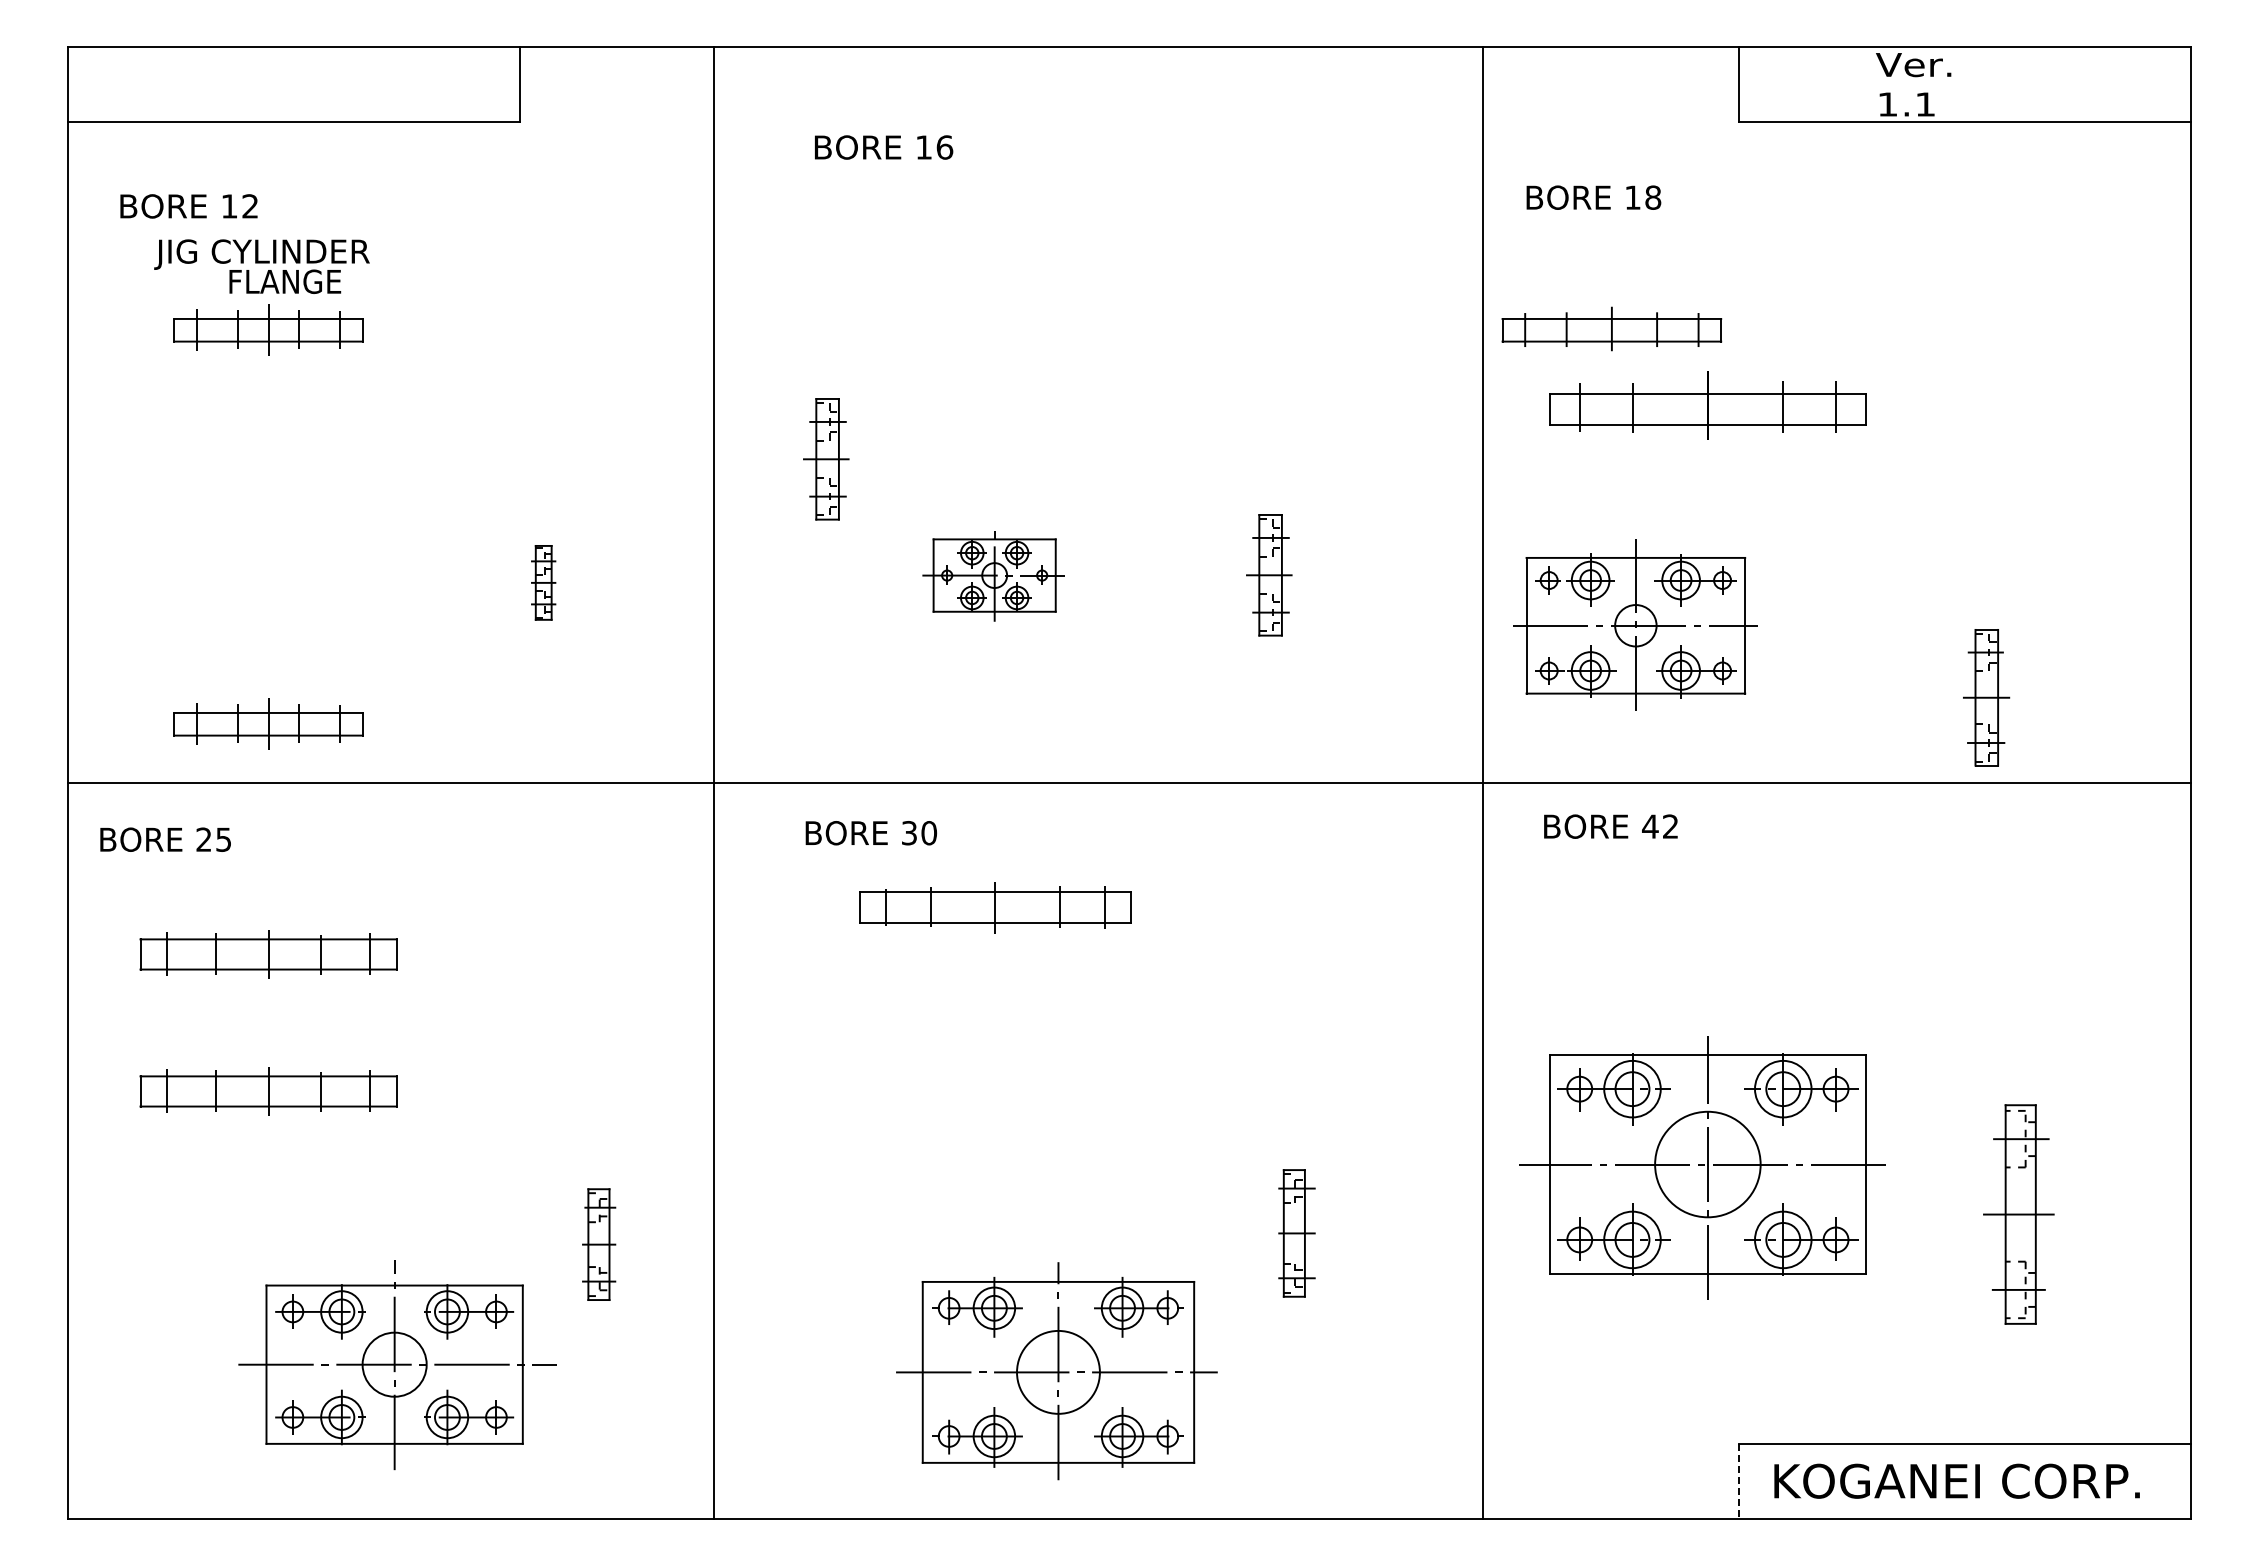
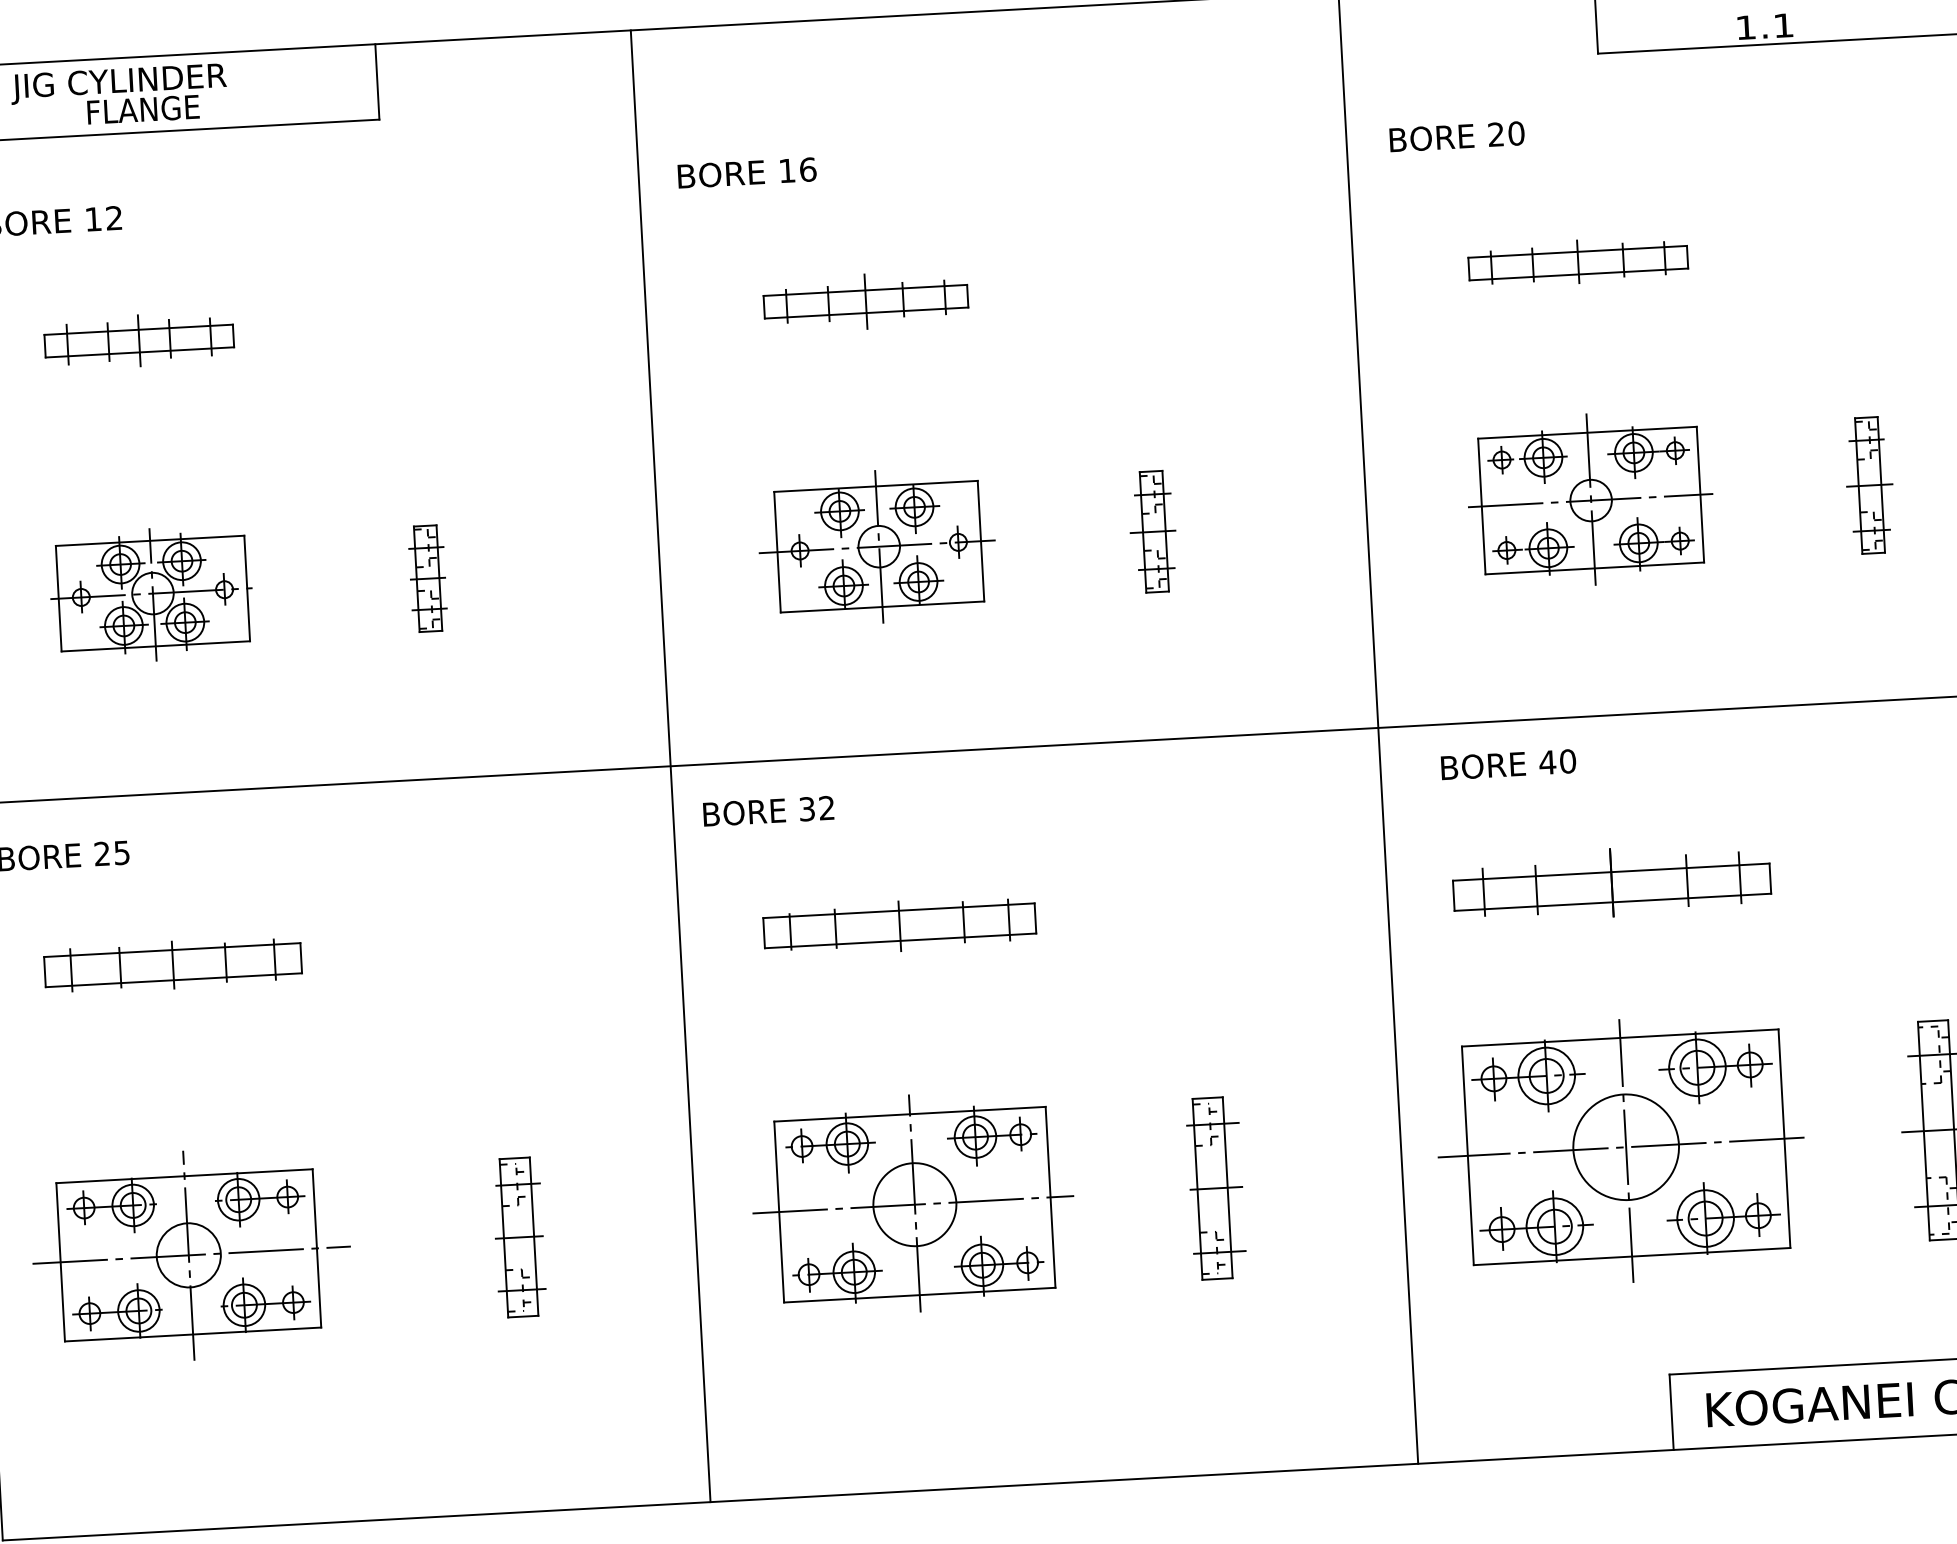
text: (884, 147) -> (747, 172), moved
text: (1643, 197) -> (1506, 133), 18 -> 20
text: (261, 266) -> (118, 95), moved
part: (1611, 328) -> (1577, 261), moved
part: (995, 330) -> (866, 301), added
part: (1707, 405) -> (1611, 883), moved
part: (826, 459) -> (704, 440), removed
part: (993, 575) -> (877, 547), size x1.67
part: (543, 582) -> (427, 578), size x1.43
part: (266, 583) -> (150, 594), added
part: (1635, 624) -> (1590, 499), moved
part: (1986, 697) -> (1869, 485), moved
part: (268, 723) -> (160, 734), removed
line: (713, 782) -> (670, 765), moved
text: (1670, 826) -> (1567, 761), 42 -> 40
text: (929, 833) -> (827, 808), 30 -> 32
part: (995, 907) -> (899, 925), moved
part: (268, 1091) -> (180, 1102), removed
part: (1702, 1167) -> (1620, 1150), moved
part: (1296, 1233) -> (1215, 1188), size x1.43
part: (598, 1244) -> (518, 1237), size x1.43
part: (397, 1365) -> (191, 1255), moved
part: (1056, 1371) -> (912, 1203), moved
line: (1738, 1481) -> (1671, 1412), dashed -> solid

